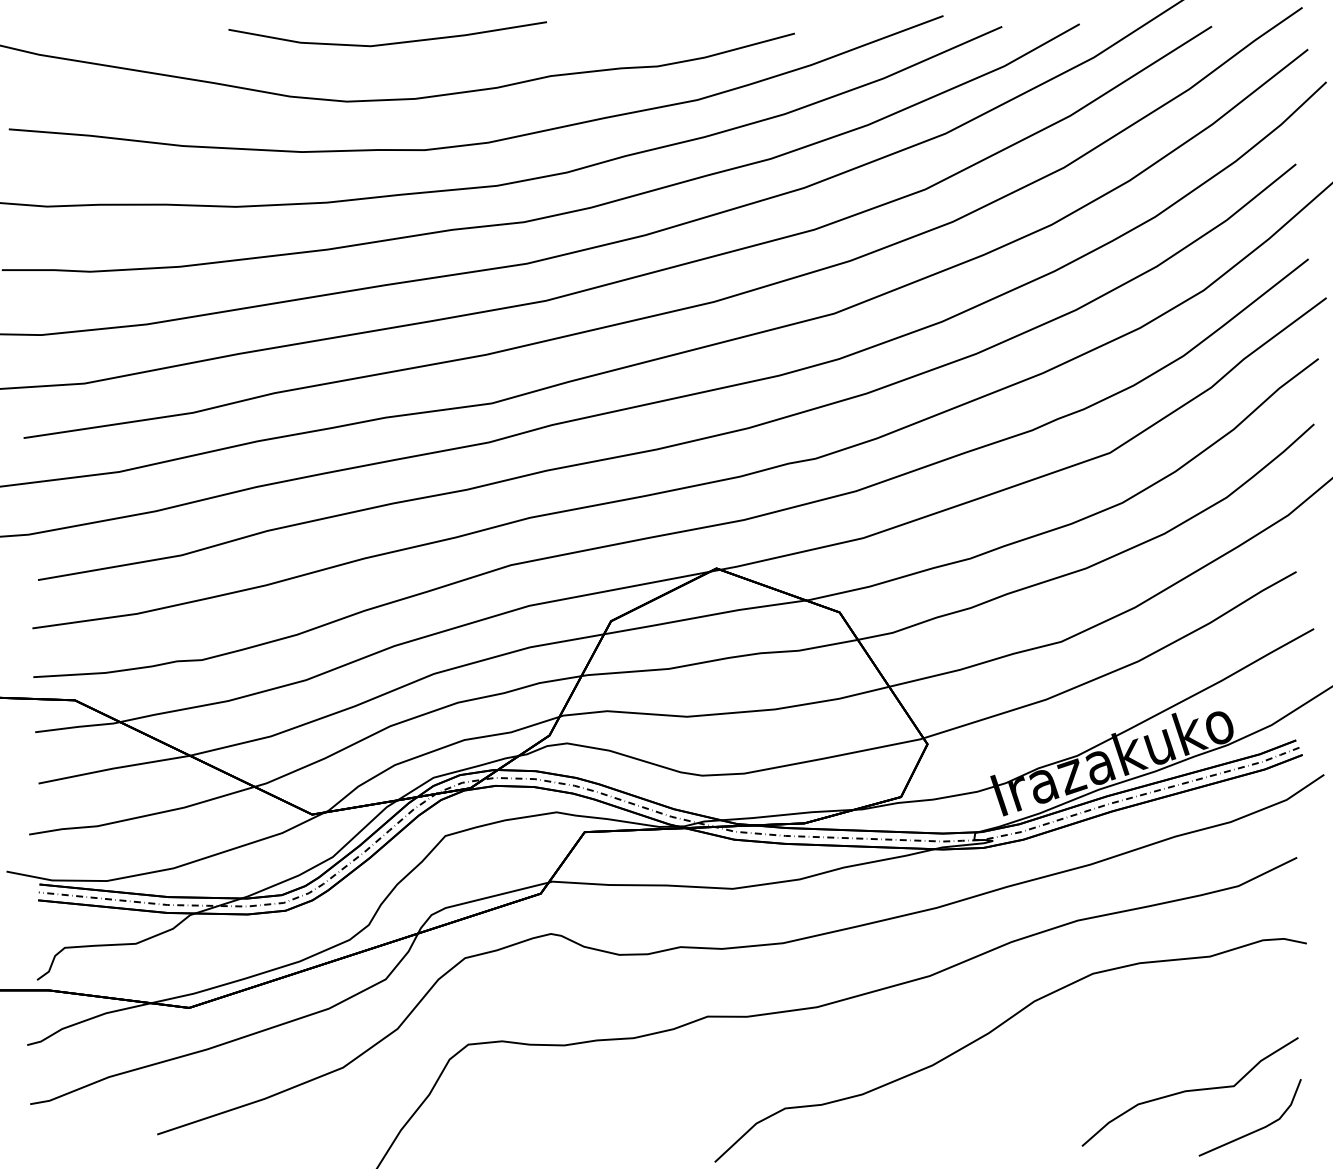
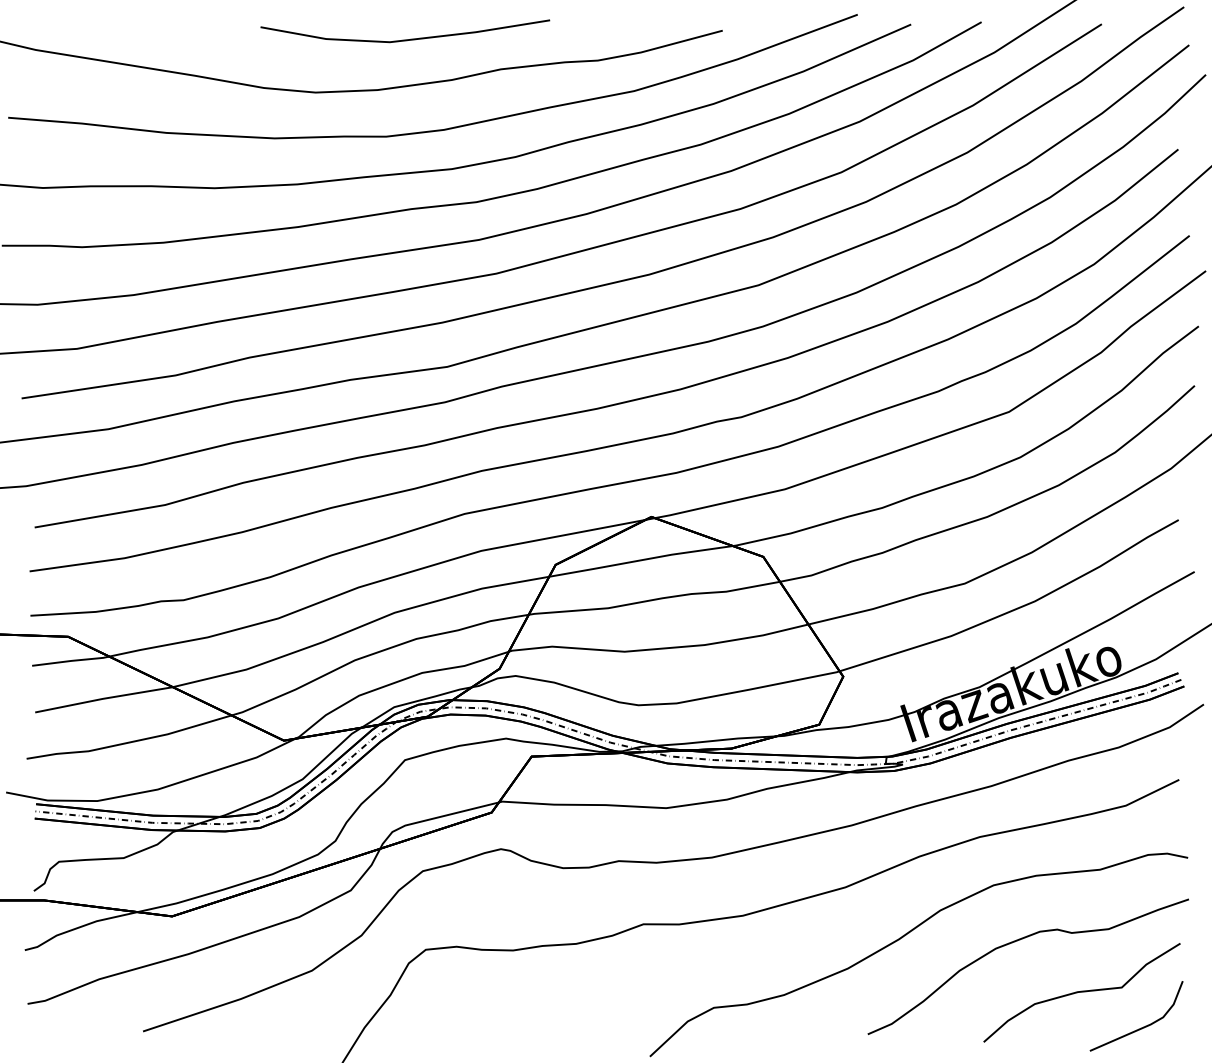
line: (391, 42) -> (408, 38), moved
curve: (1119, 1035) -> (1017, 941), added

